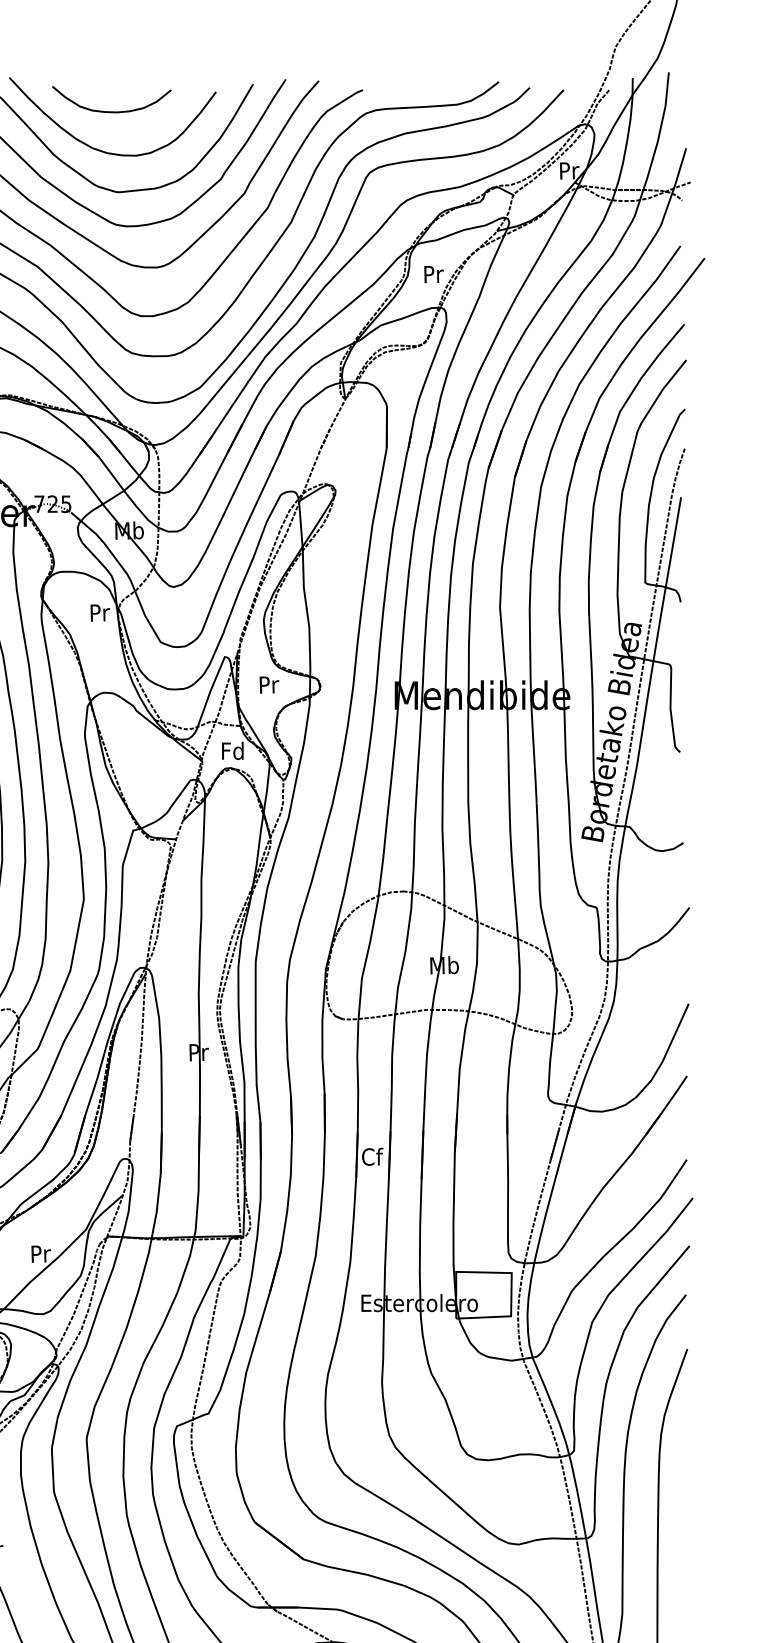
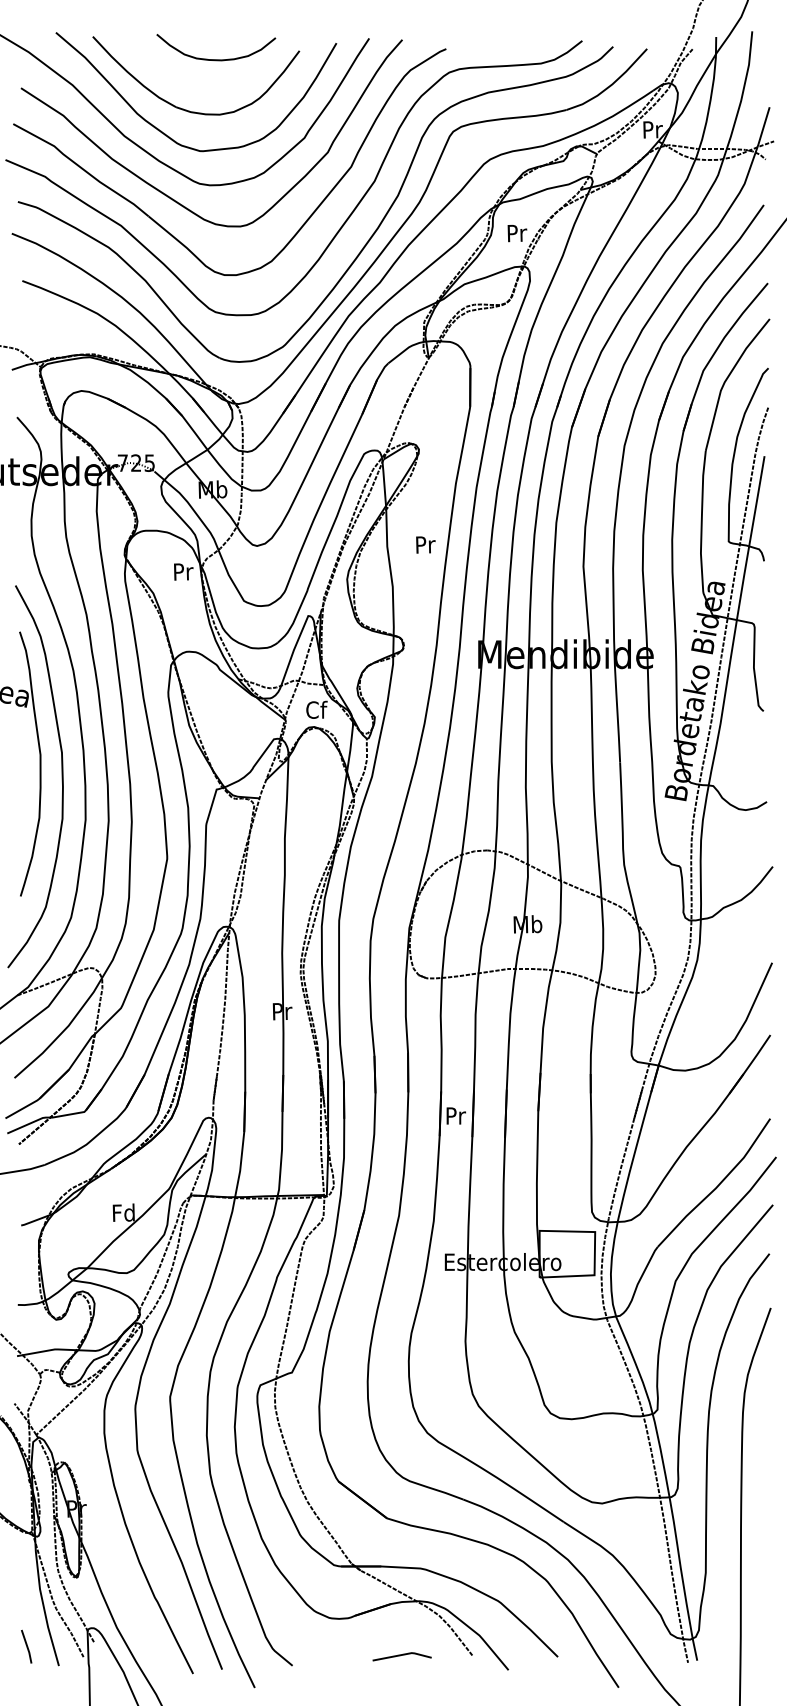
curve: (112, 111) -> (216, 59), moved
text: (269, 684) -> (425, 544), moved
text: (233, 750) -> (316, 709), Fd -> Cf
text: (372, 1156) -> (455, 1115), Cf -> Pr
text: (40, 1253) -> (123, 1212), Pr -> Fd

